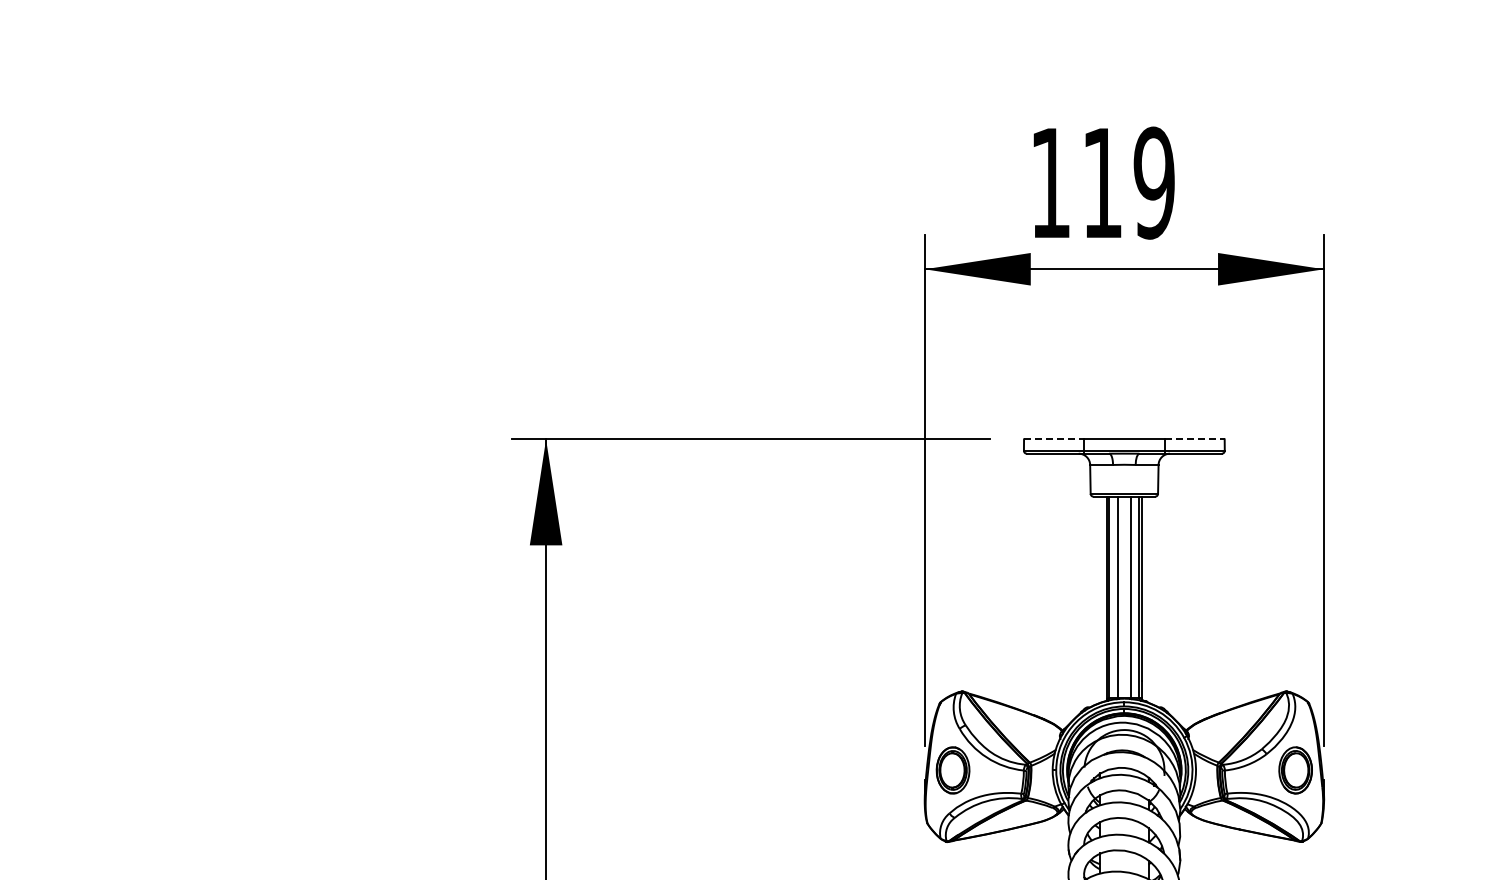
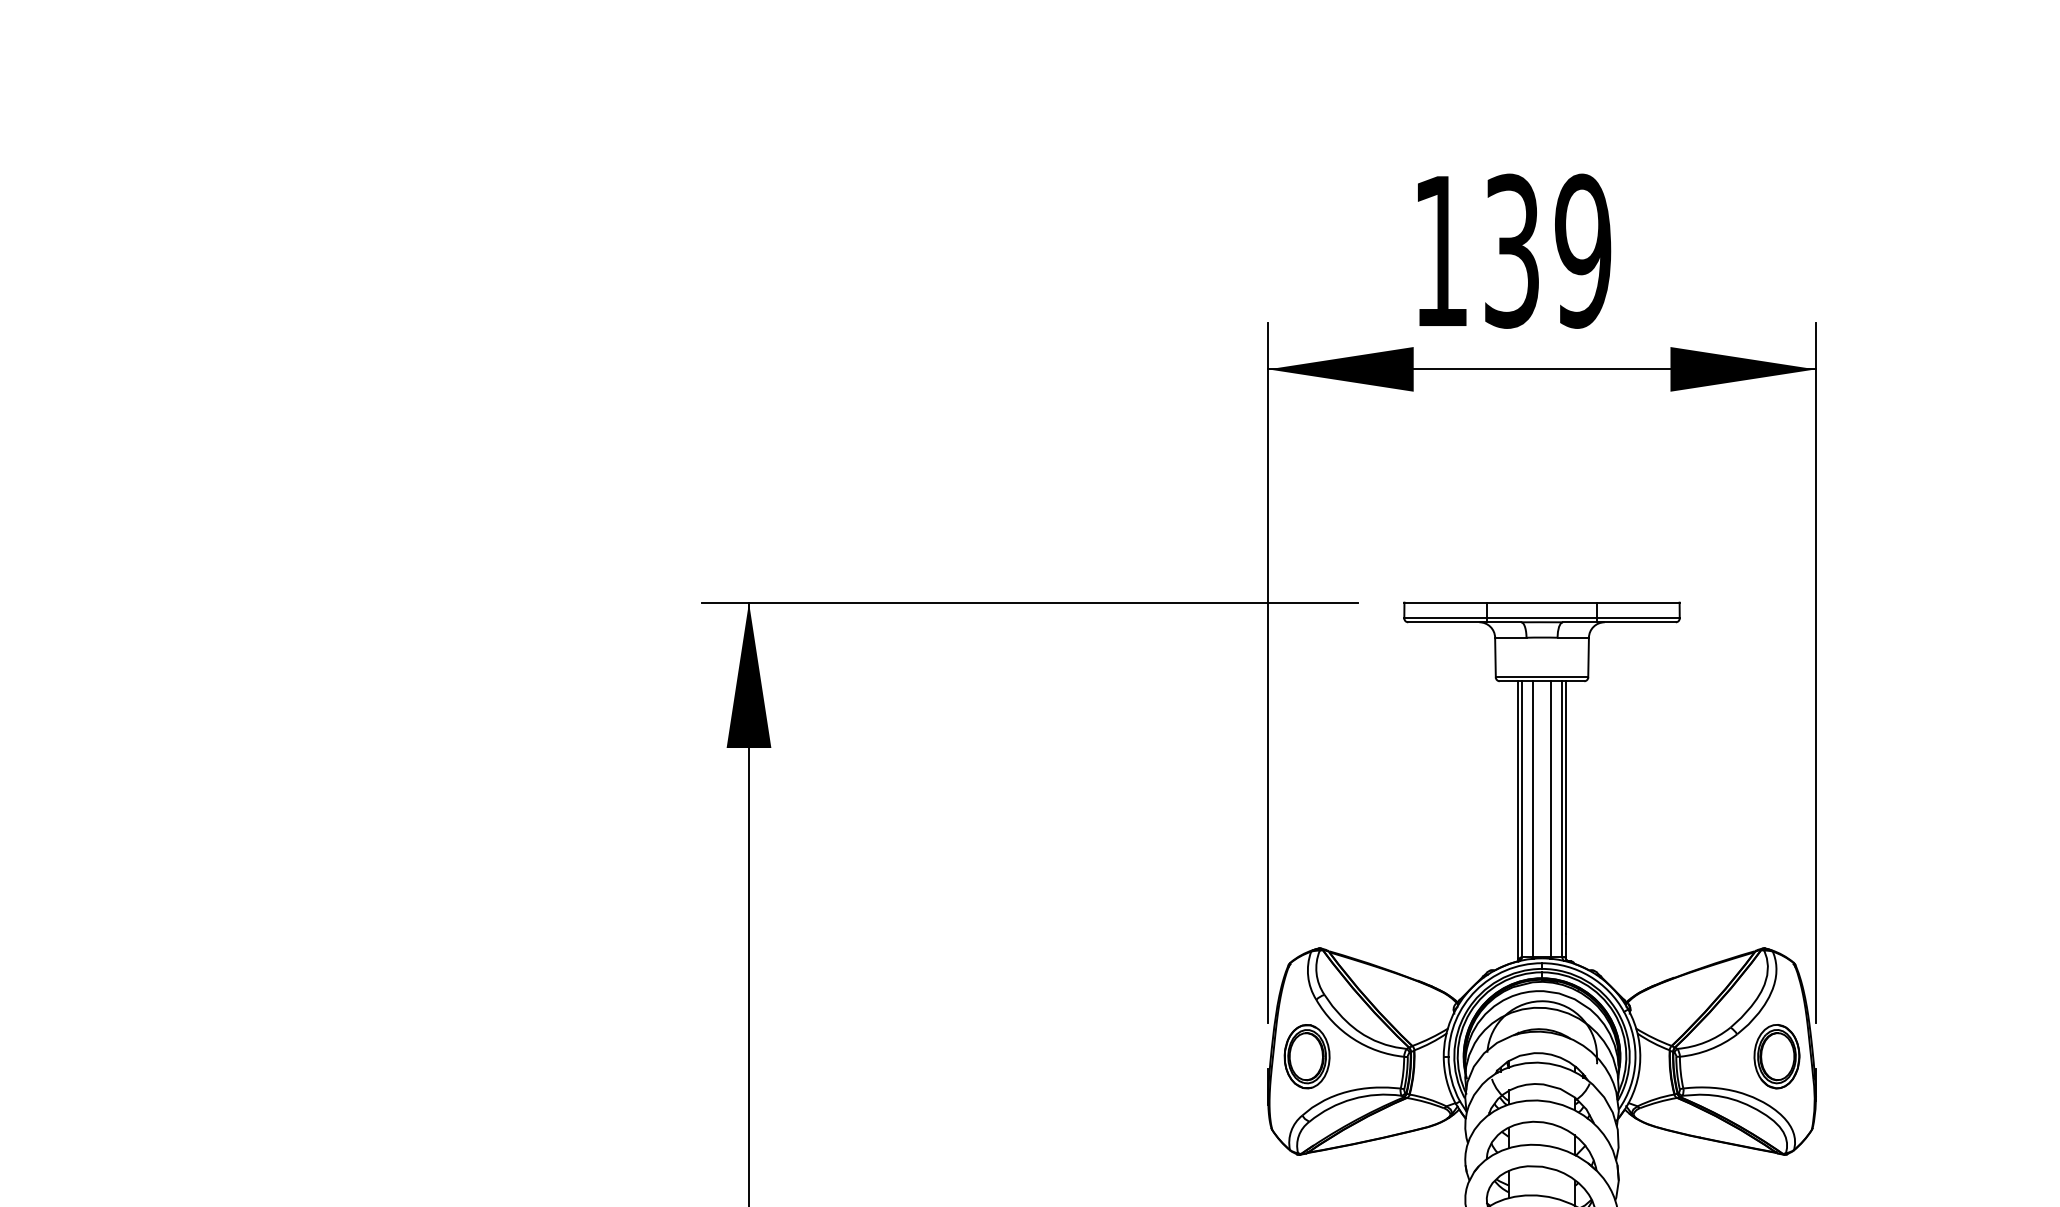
text: (1102, 182) -> (1512, 250), 119 -> 139
line: (1054, 439) -> (1446, 602), dashed -> solid
line: (1195, 439) -> (1639, 602), dashed -> solid

